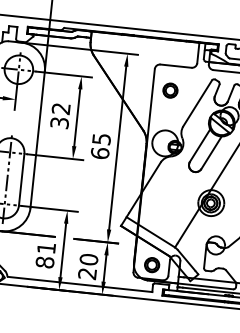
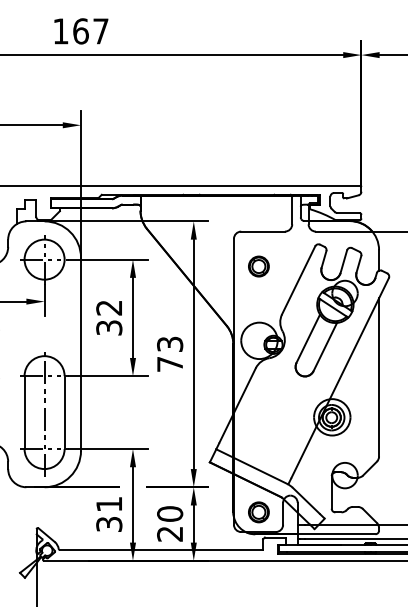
text: (101, 146) -> (170, 354), 65 -> 73
text: (45, 262) -> (109, 524), 81 -> 31

